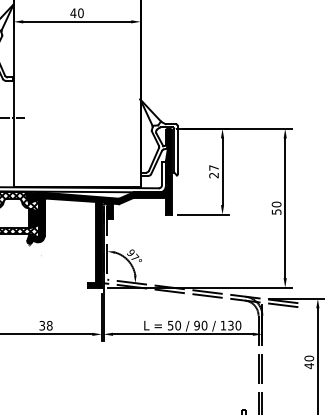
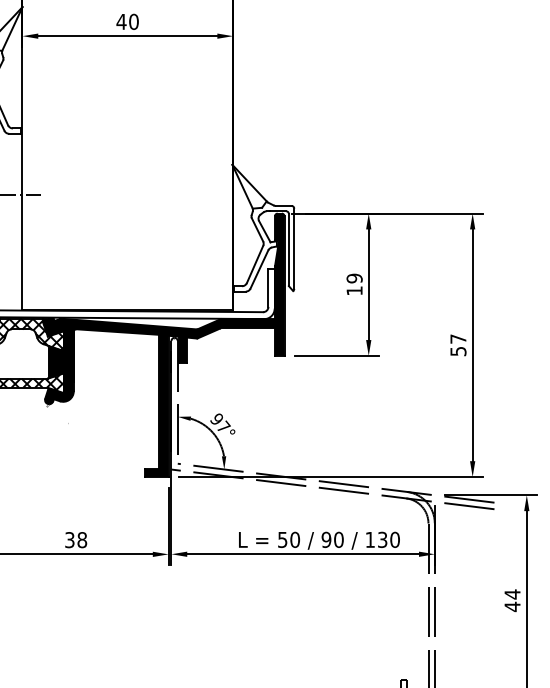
text: (213, 171) -> (353, 284), 27 -> 19
text: (276, 204) -> (458, 339), 50 -> 57
text: (309, 358) -> (512, 594), 40 -> 44

